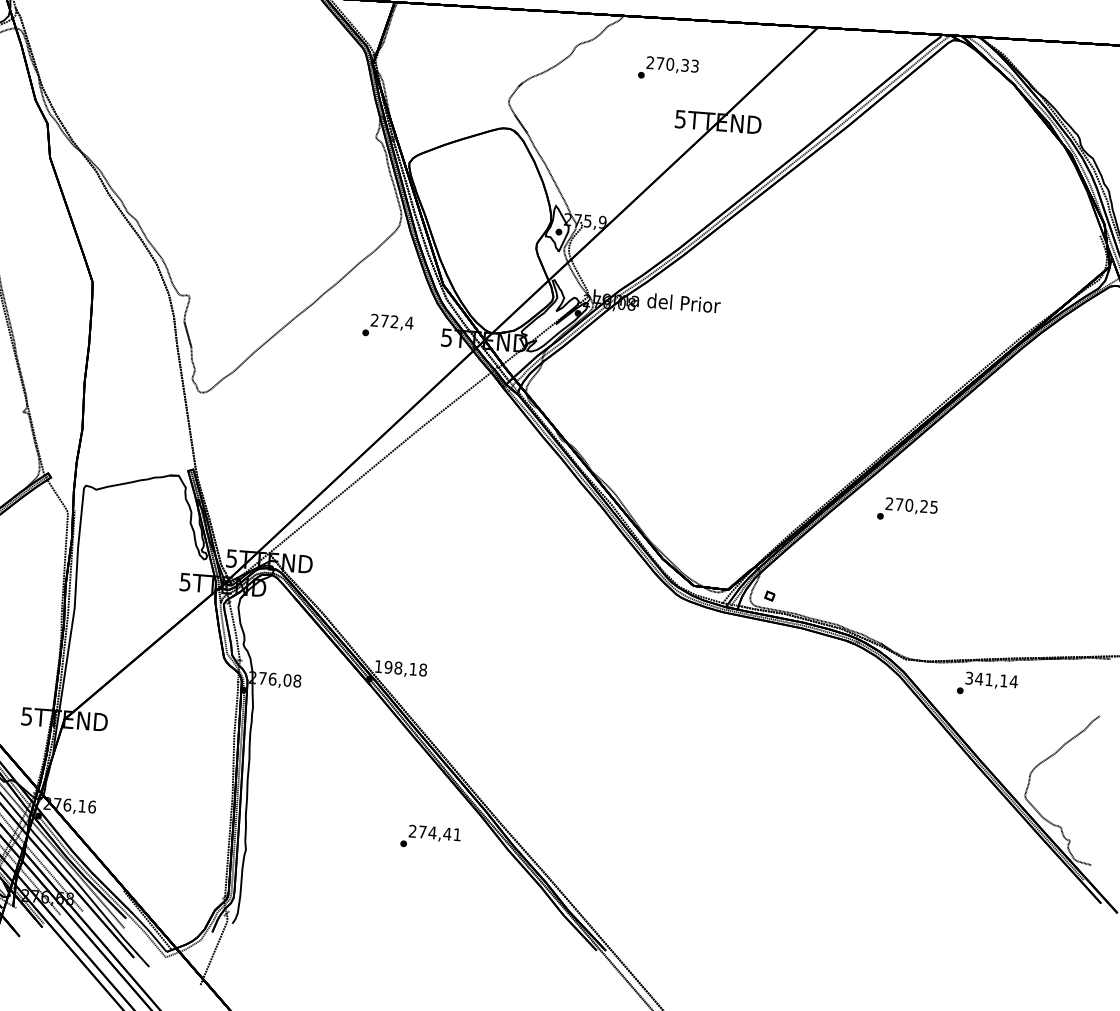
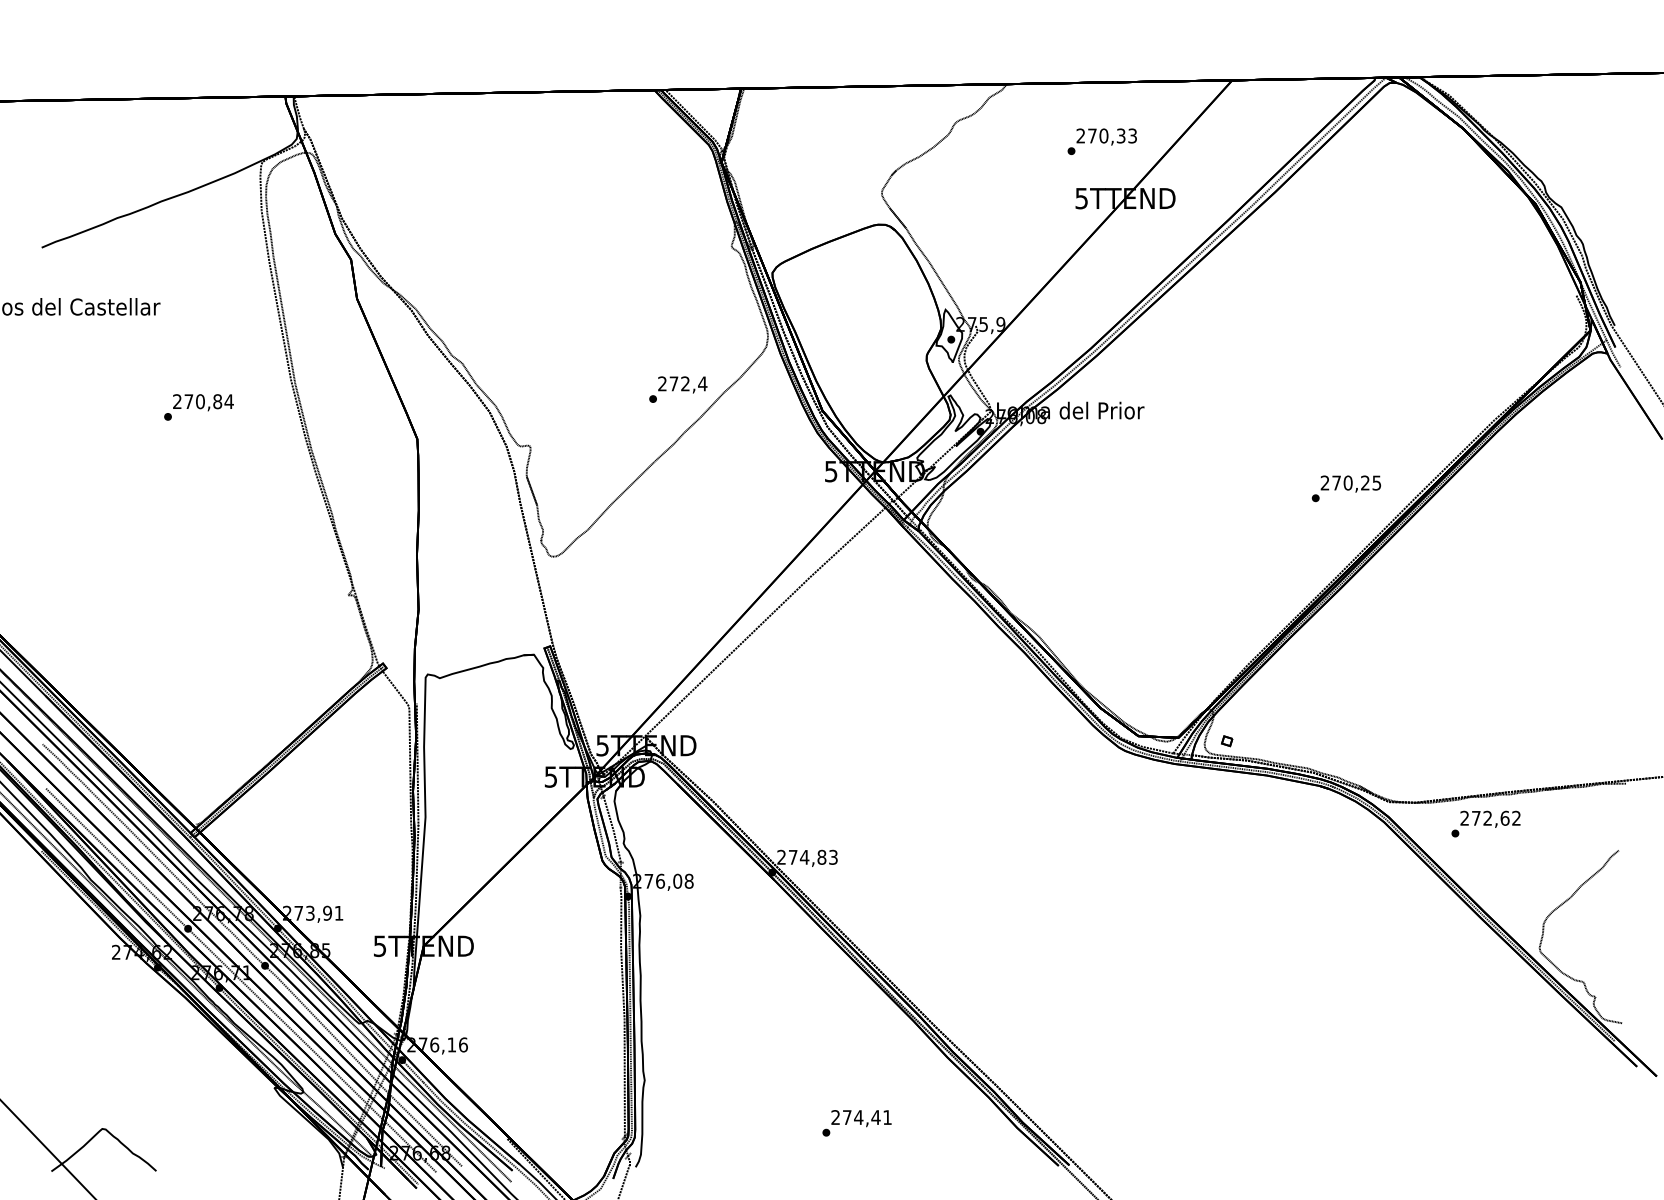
text: (667, 68) -> (1101, 141), moved
text: (388, 326) -> (678, 389), moved
text: (907, 509) -> (1346, 488), moved
text: (400, 667) -> (807, 856), 198,18 -> 274,83
text: (991, 679) -> (1490, 817), 341,14 -> 272,62
text: (430, 837) -> (856, 1123), moved

